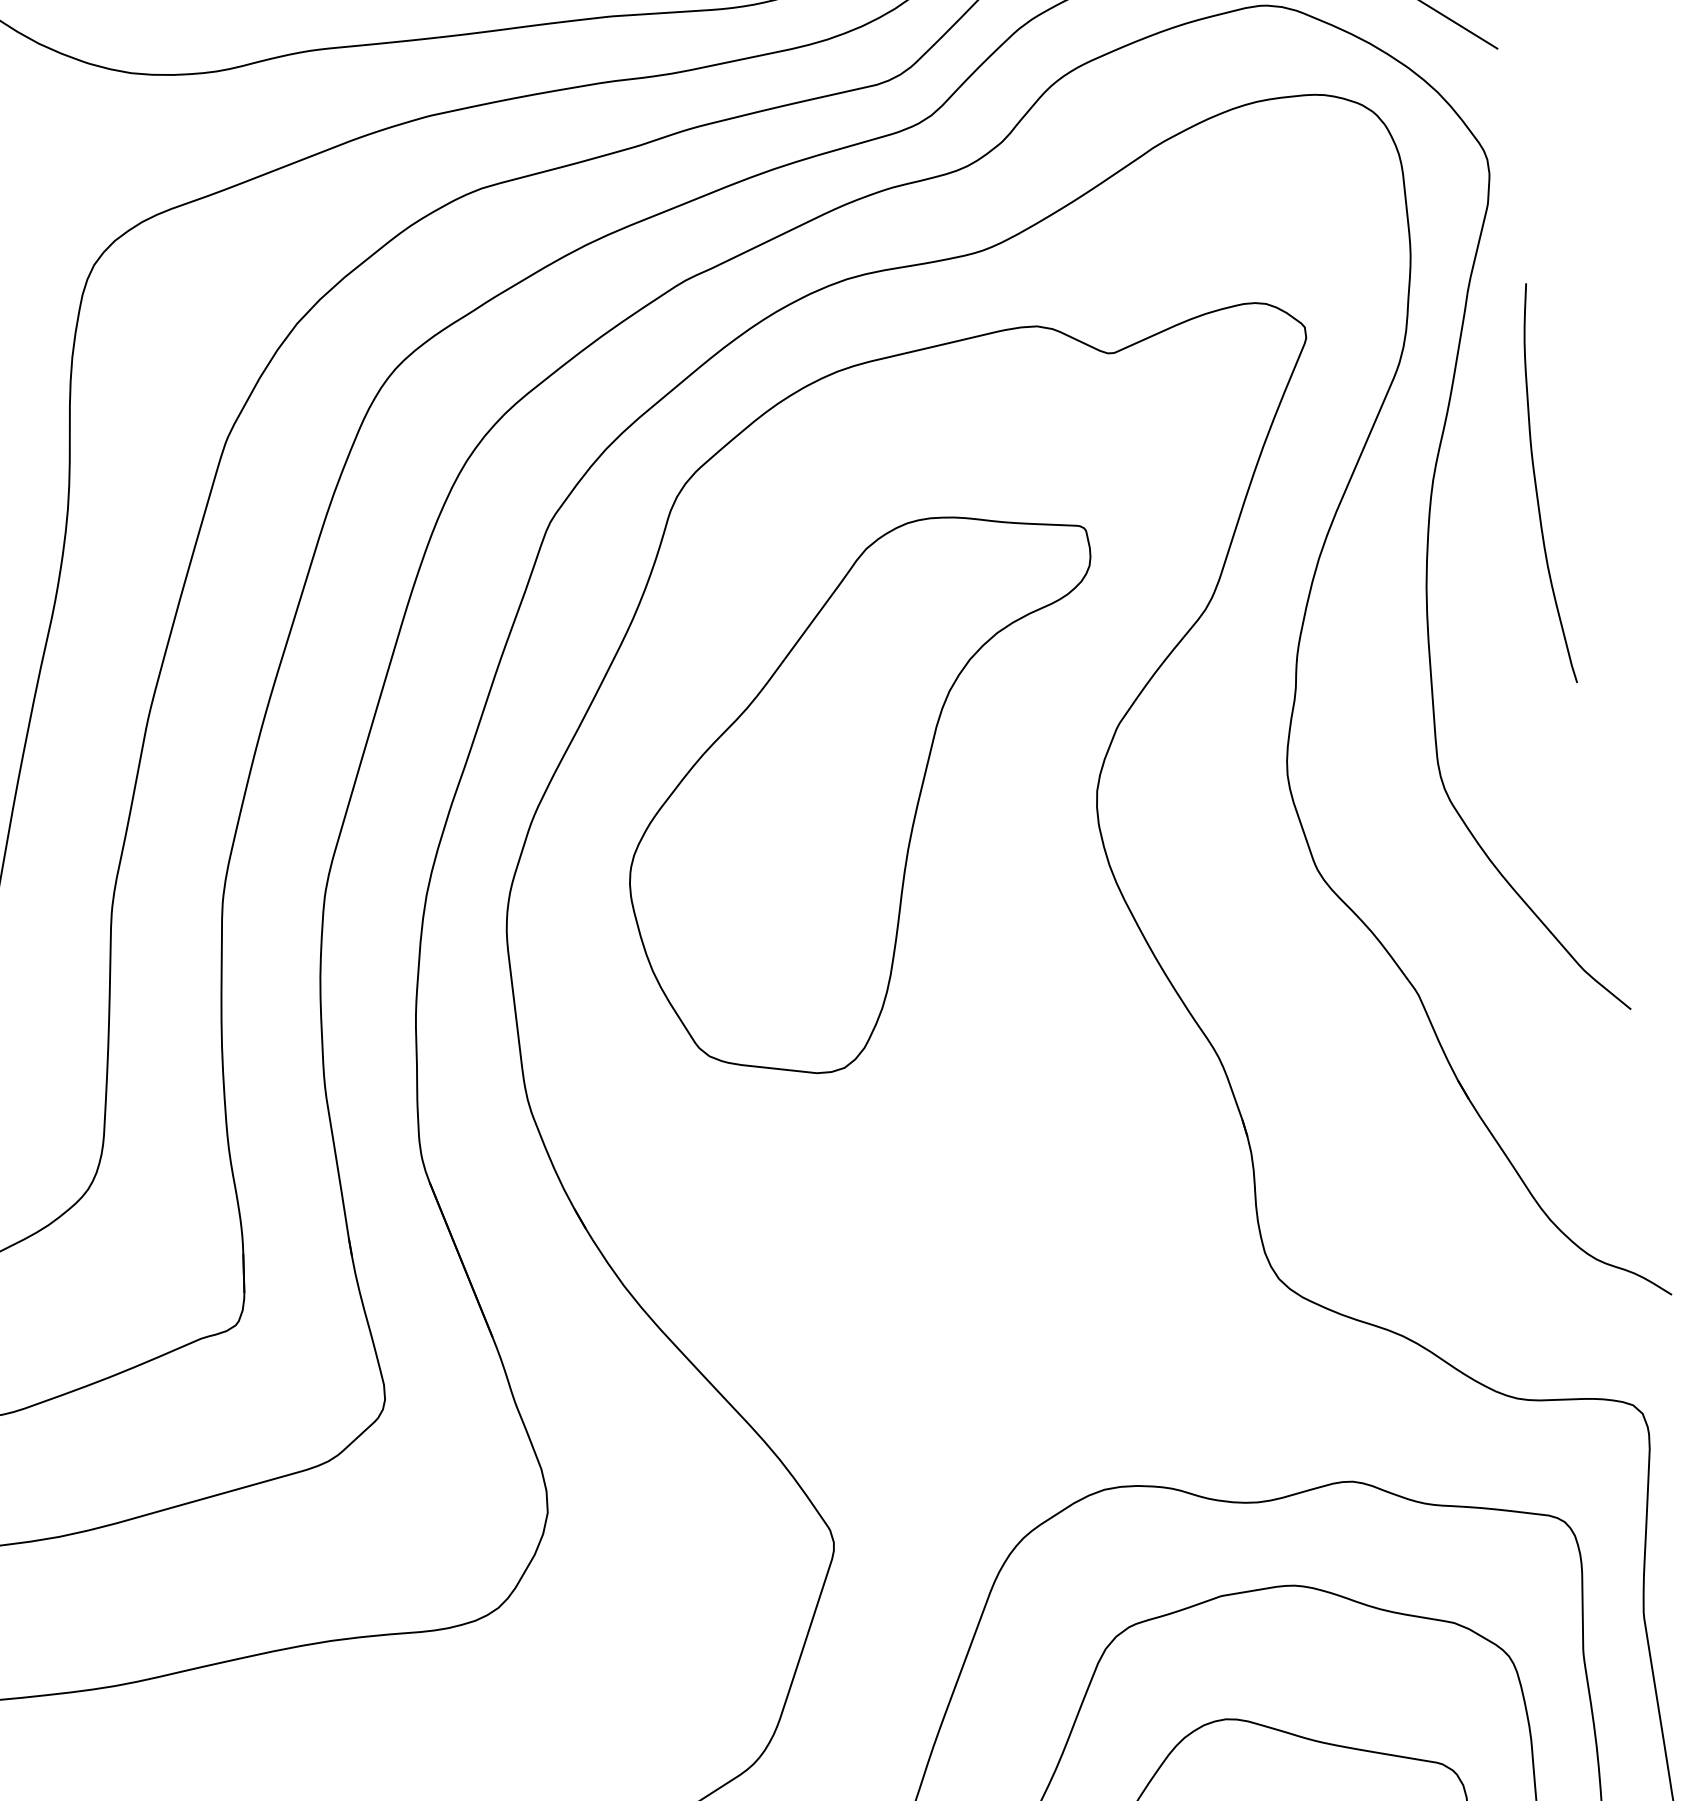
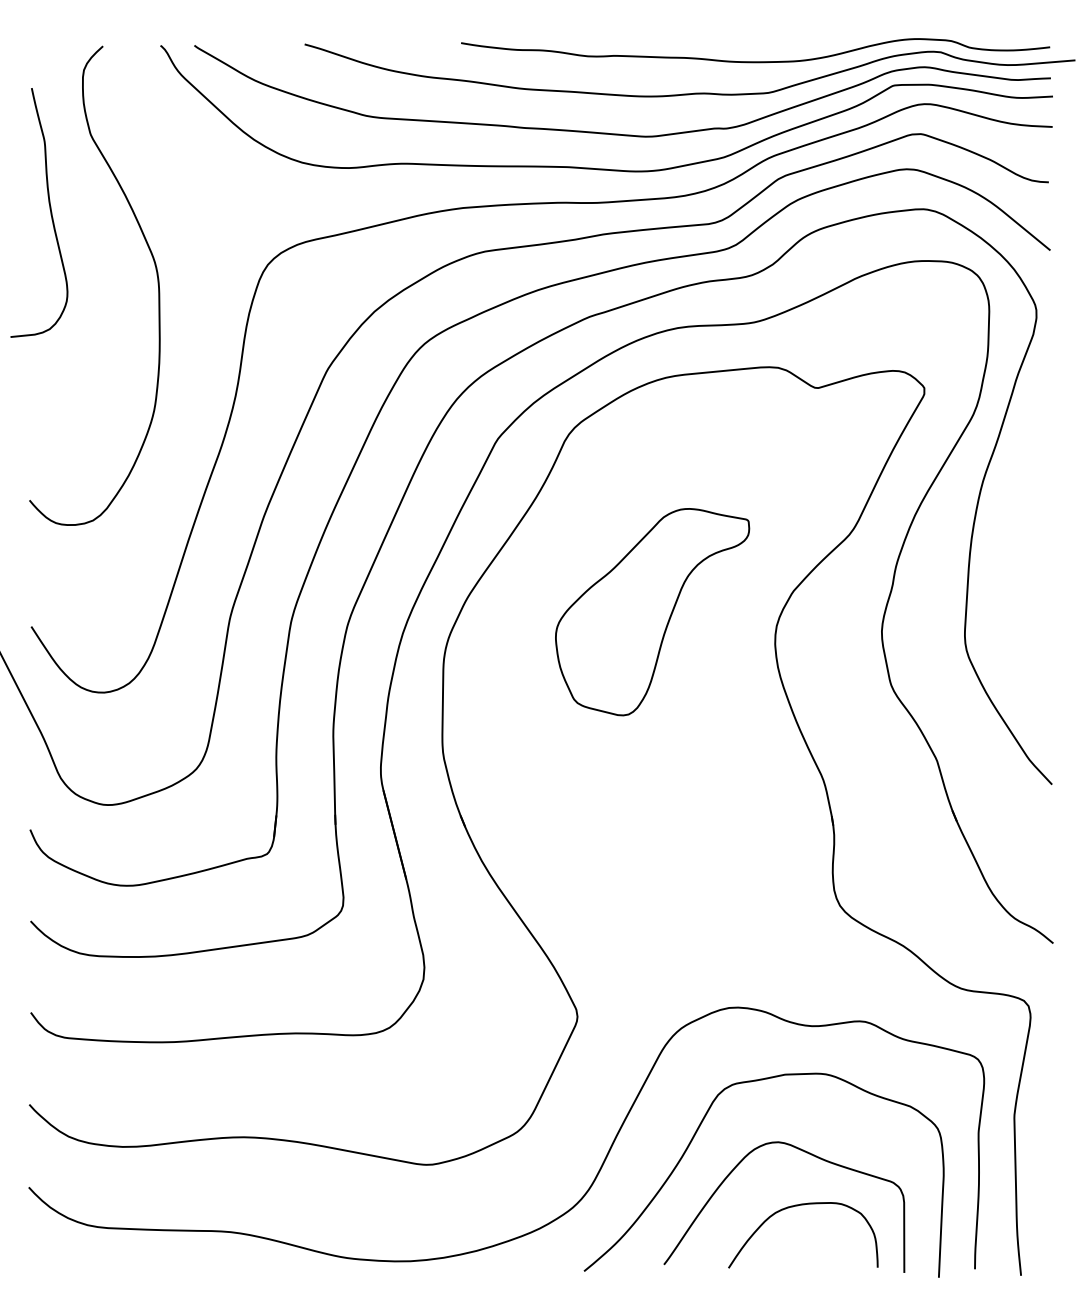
curve: (1537, 485) -> (1039, 491), removed
part: (870, 795) -> (652, 611), size x0.7

